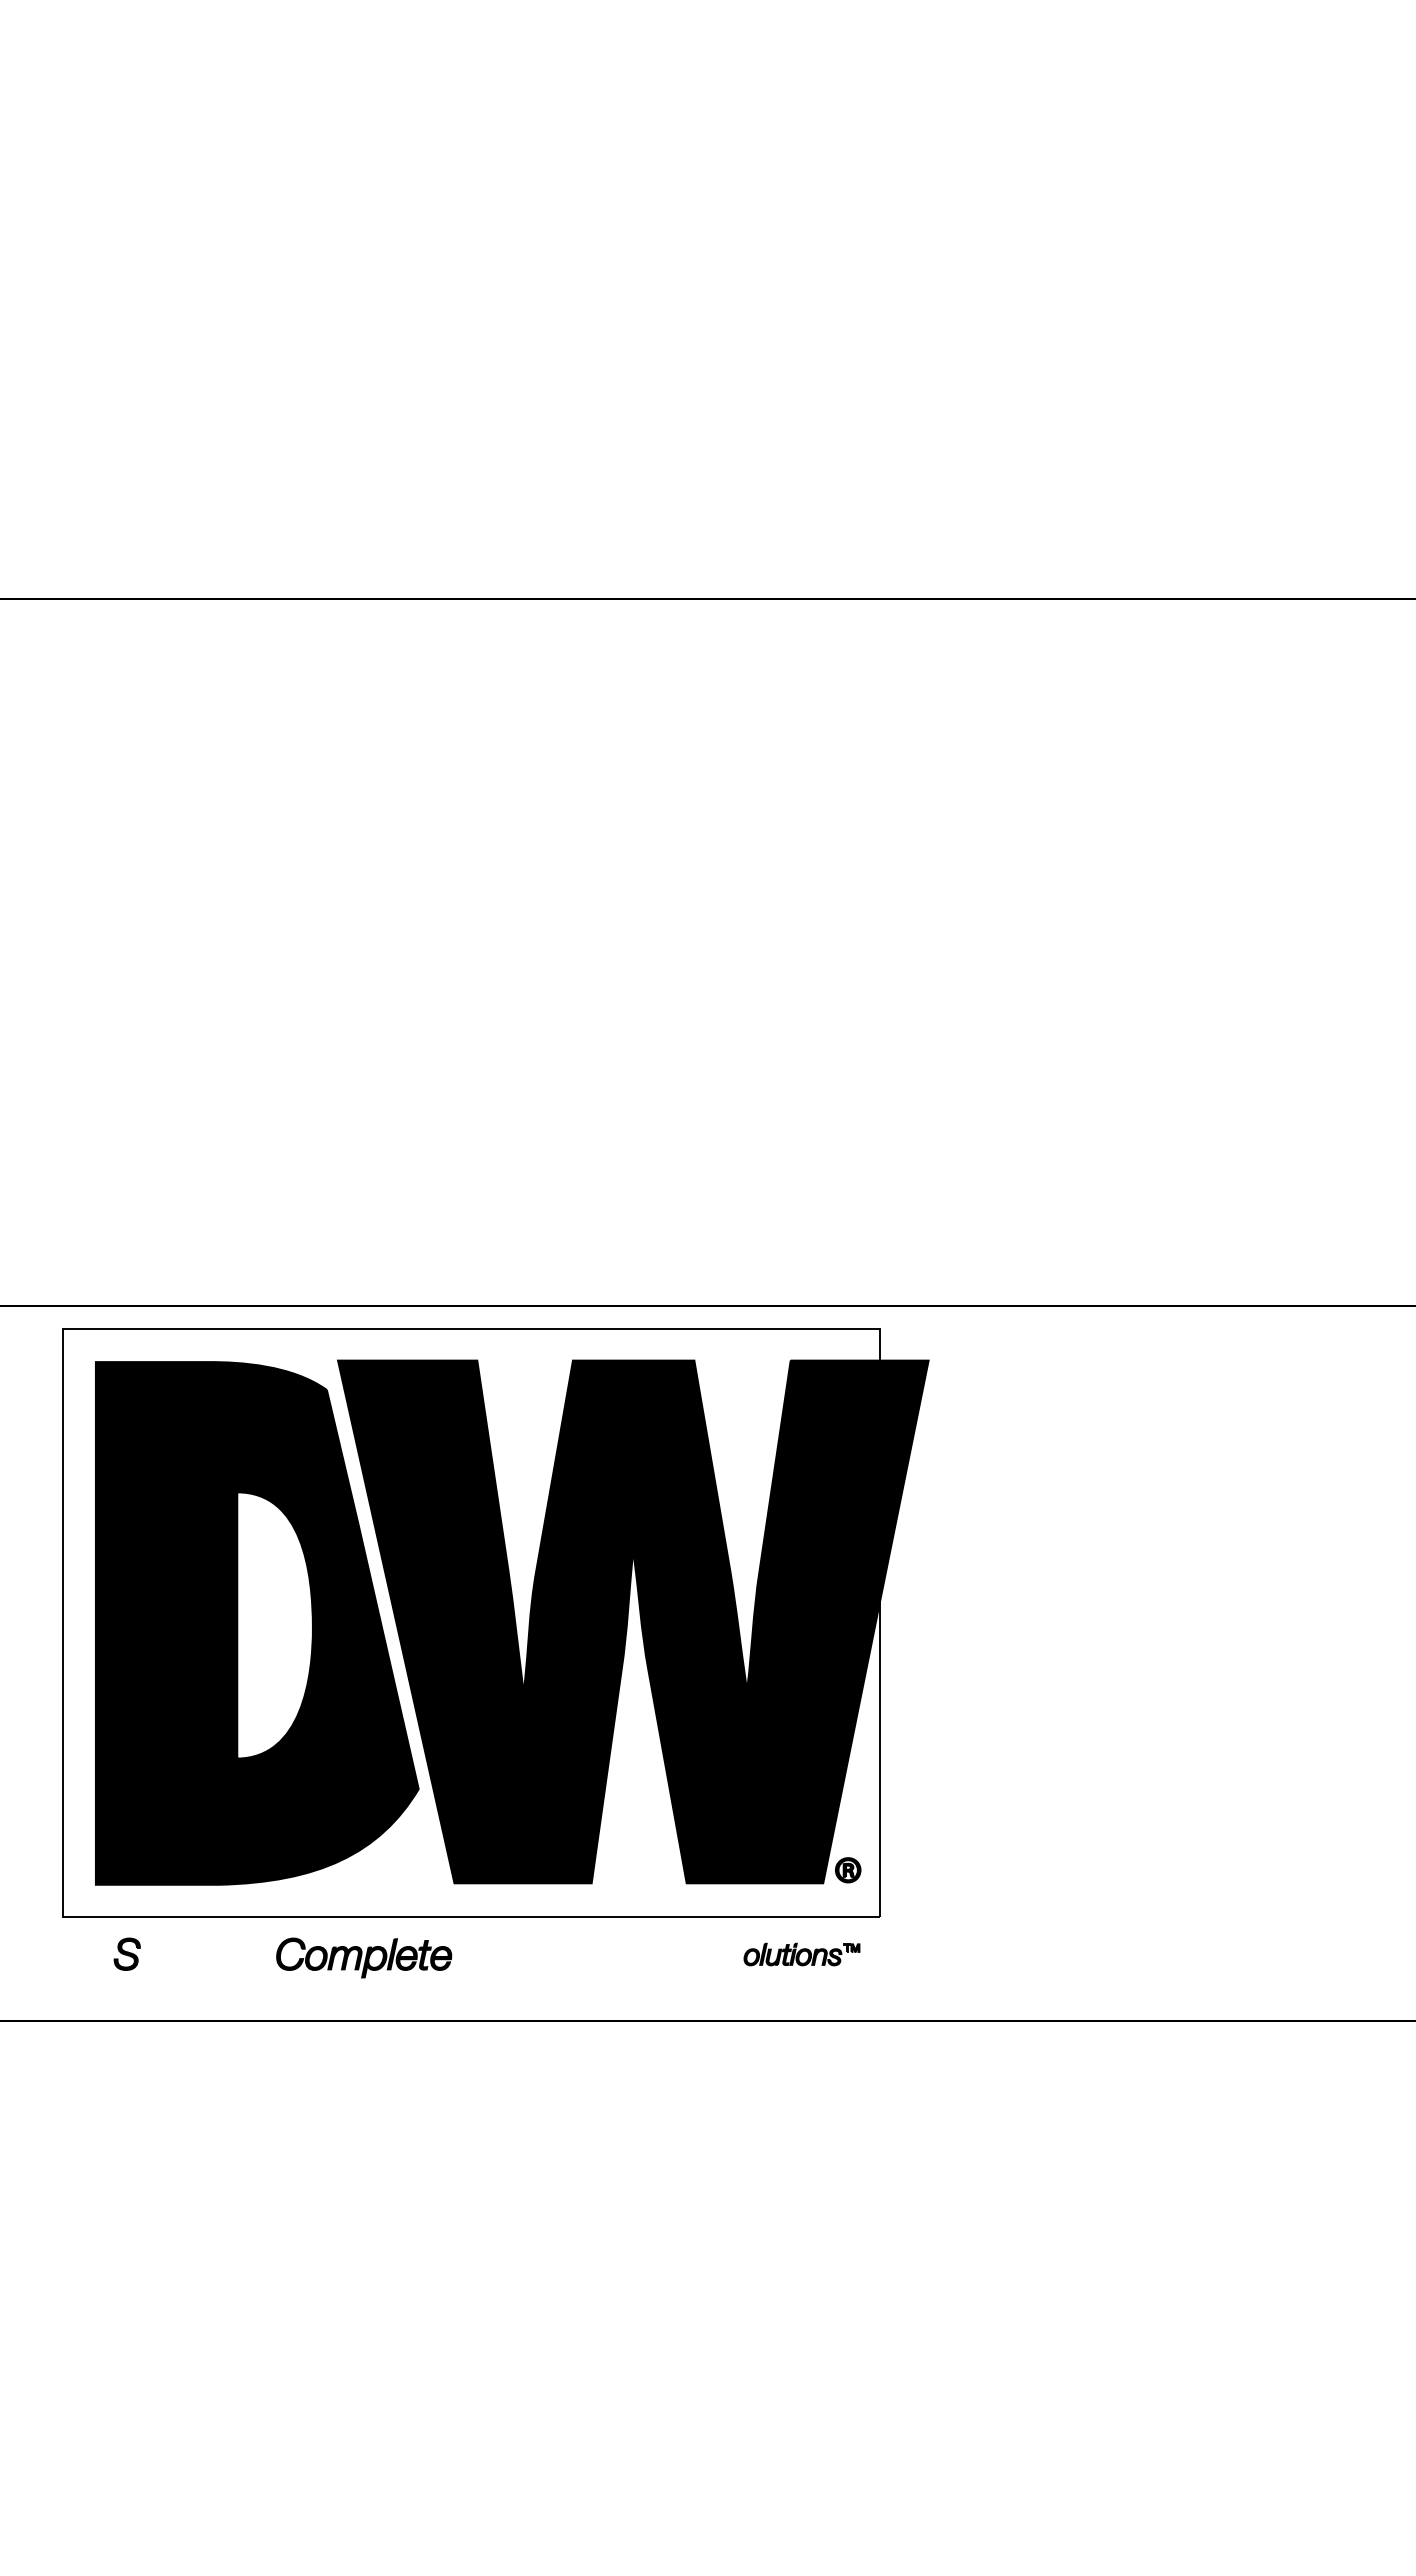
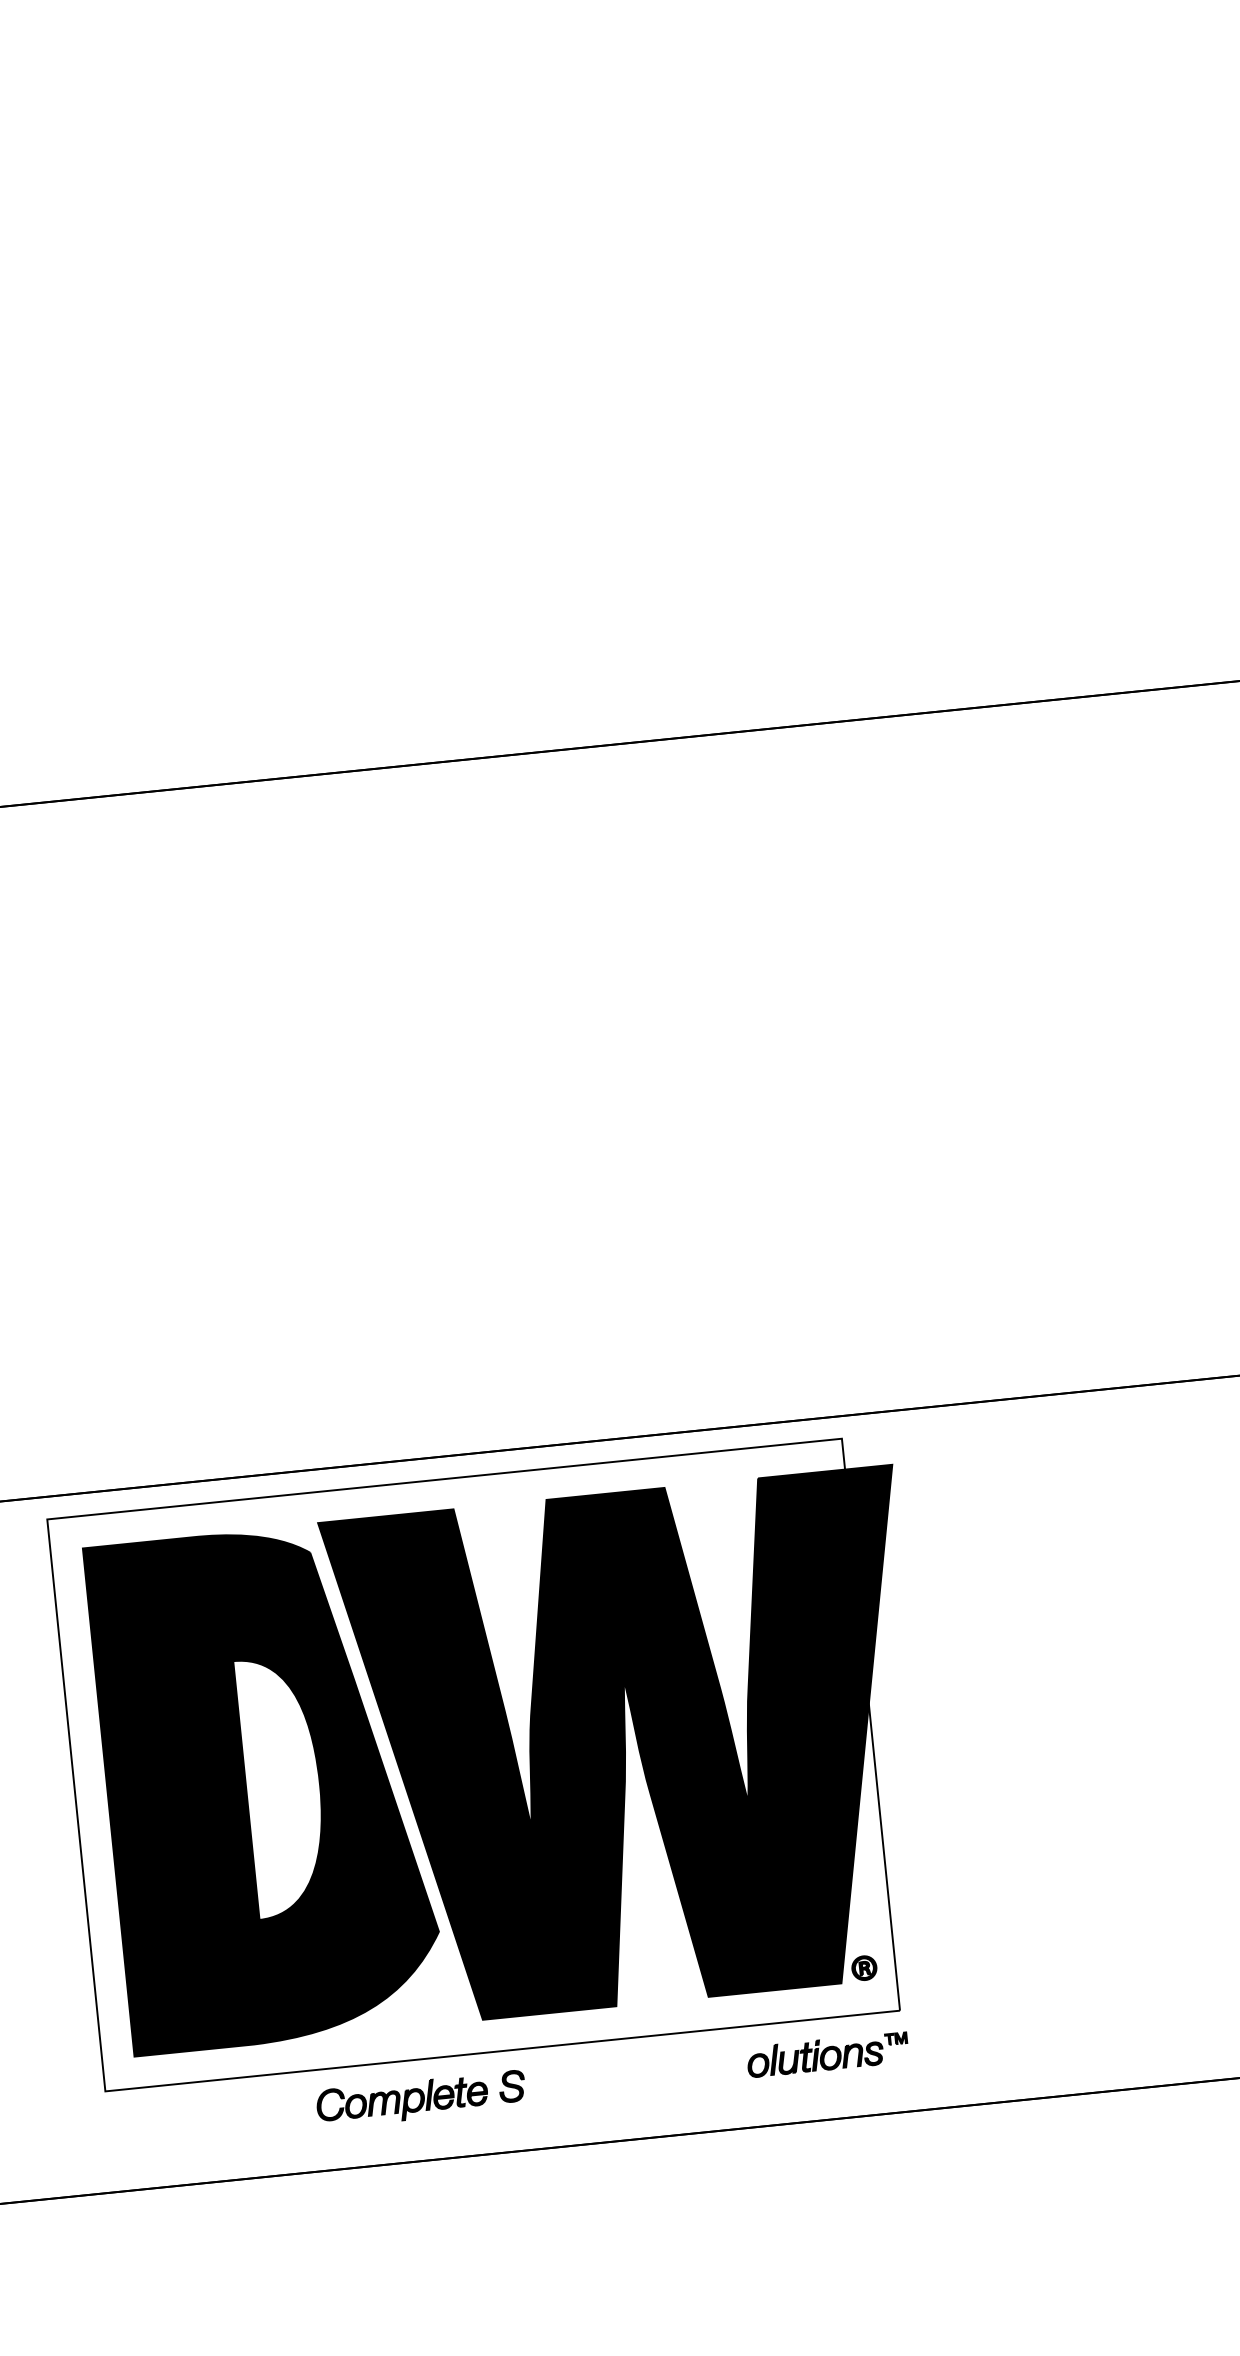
part: (126, 1953) -> (511, 2085), moved
part: (801, 1954) -> (827, 2054), size x1.43

